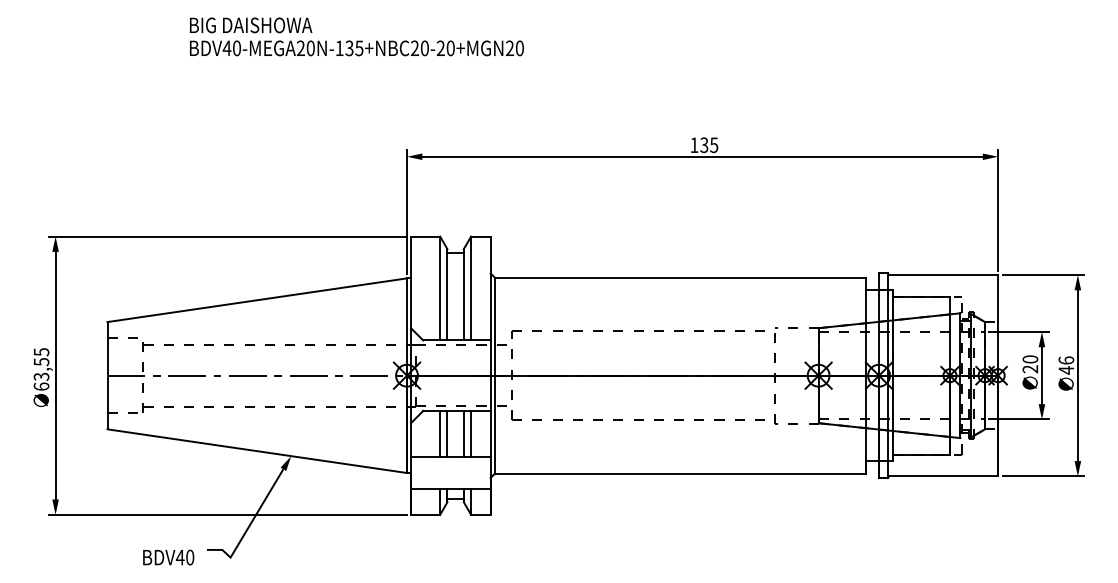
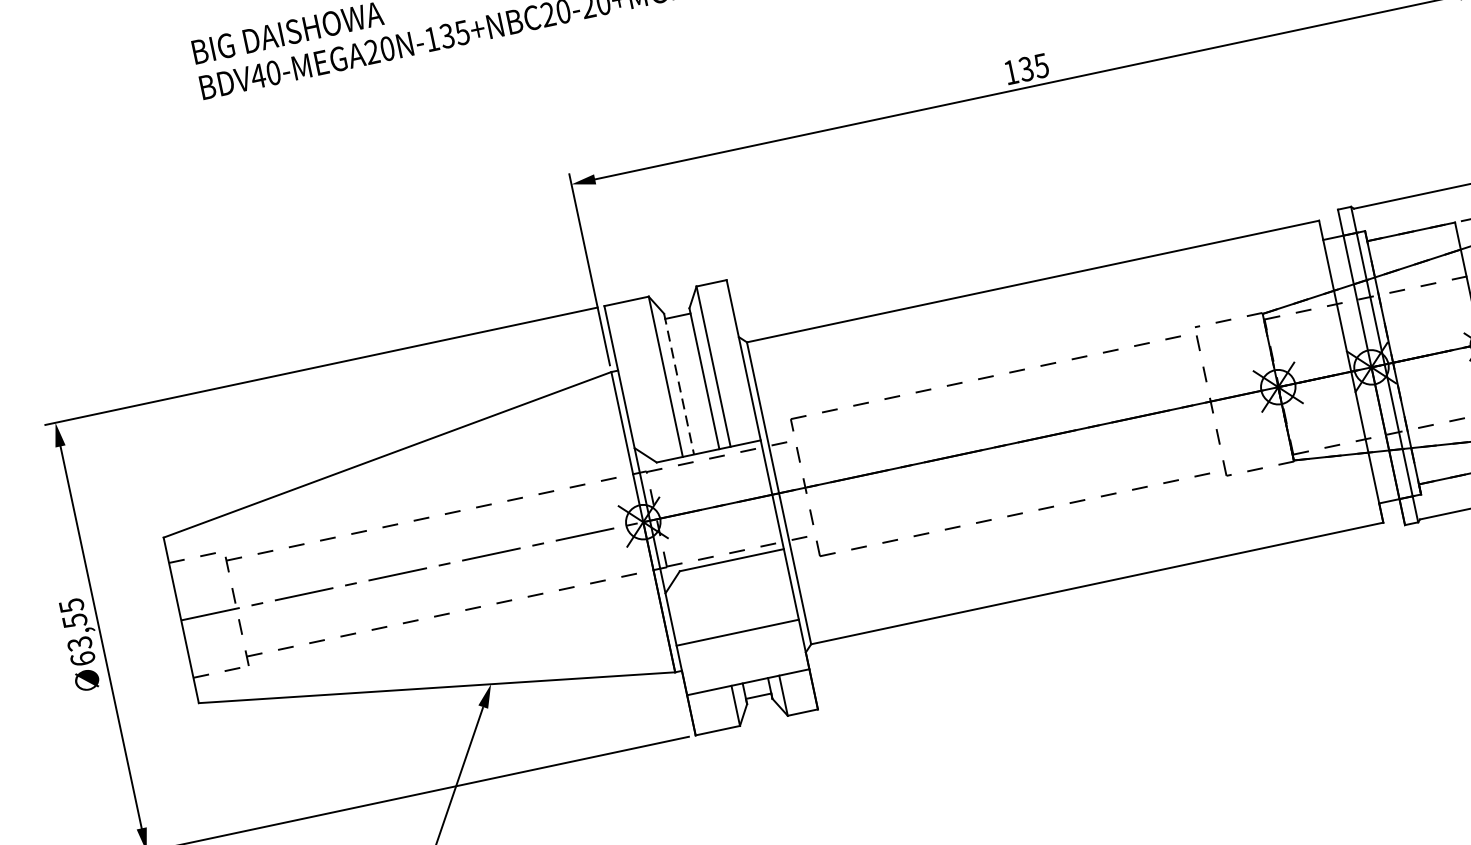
line: (447, 294) -> (679, 383), solid -> dashed
line: (440, 433) -> (713, 600), removed
line: (447, 433) -> (724, 598), removed
line: (463, 433) -> (749, 592), removed
line: (471, 433) -> (761, 590), removed

